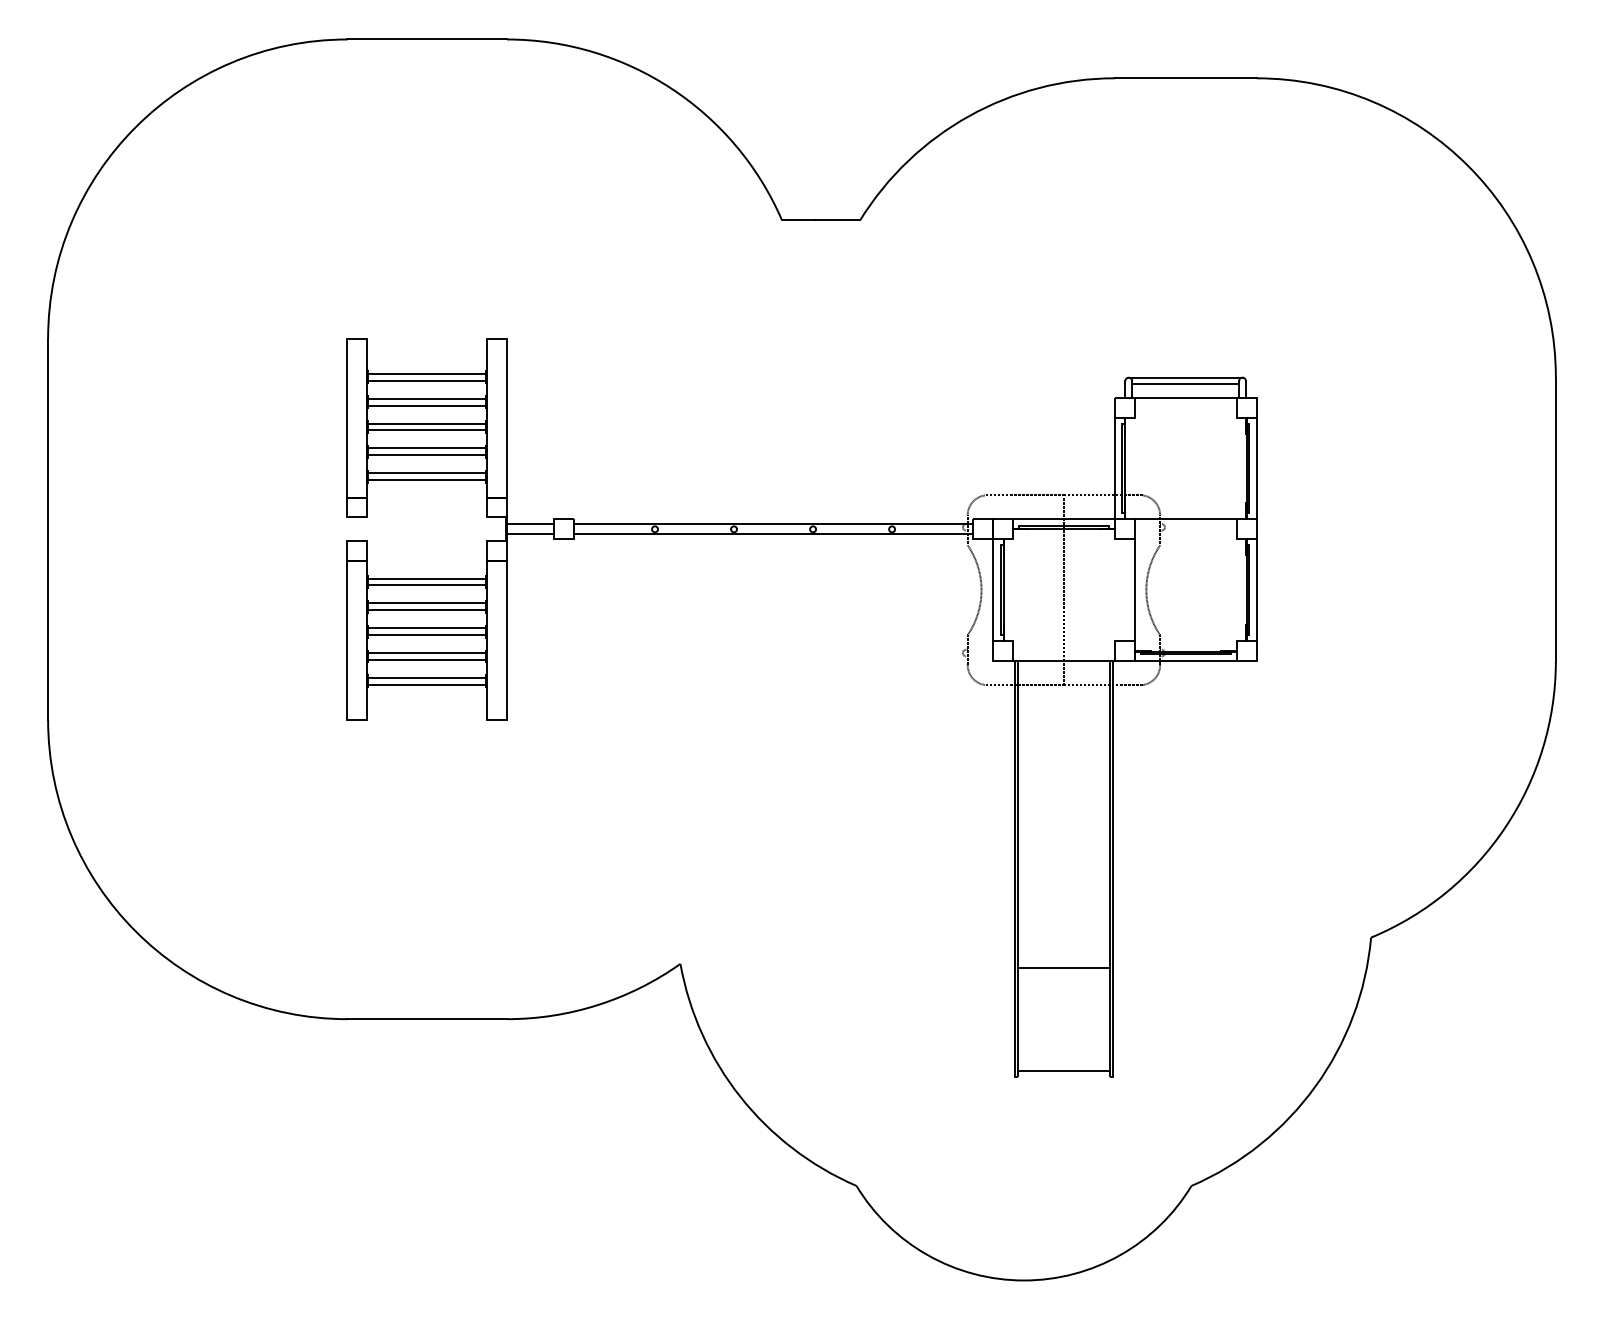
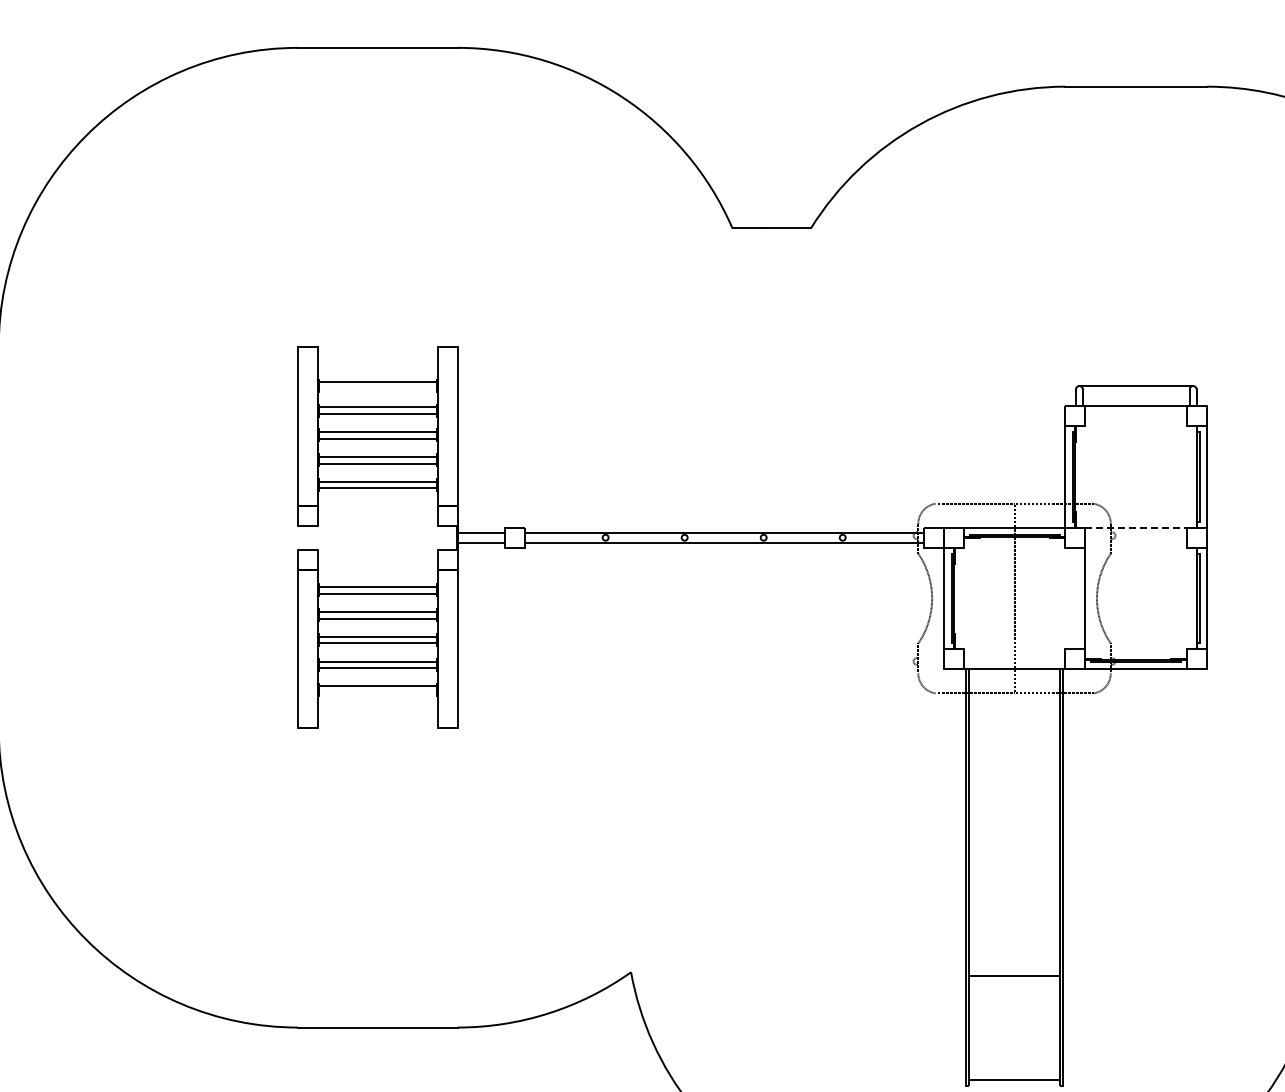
line: (427, 380) -> (378, 388), removed
line: (1185, 384) -> (1136, 392), removed
line: (1185, 519) -> (1136, 527), solid -> dashed
line: (427, 684) -> (378, 692), removed

